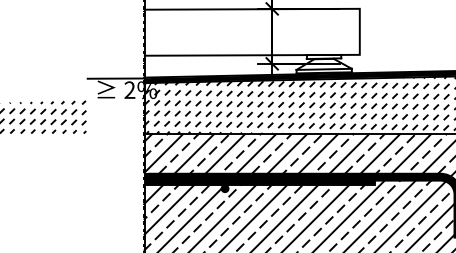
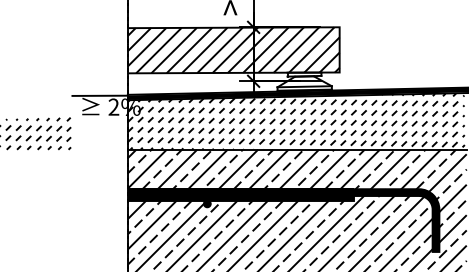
hatch: (251, 32) -> (233, 50), added

